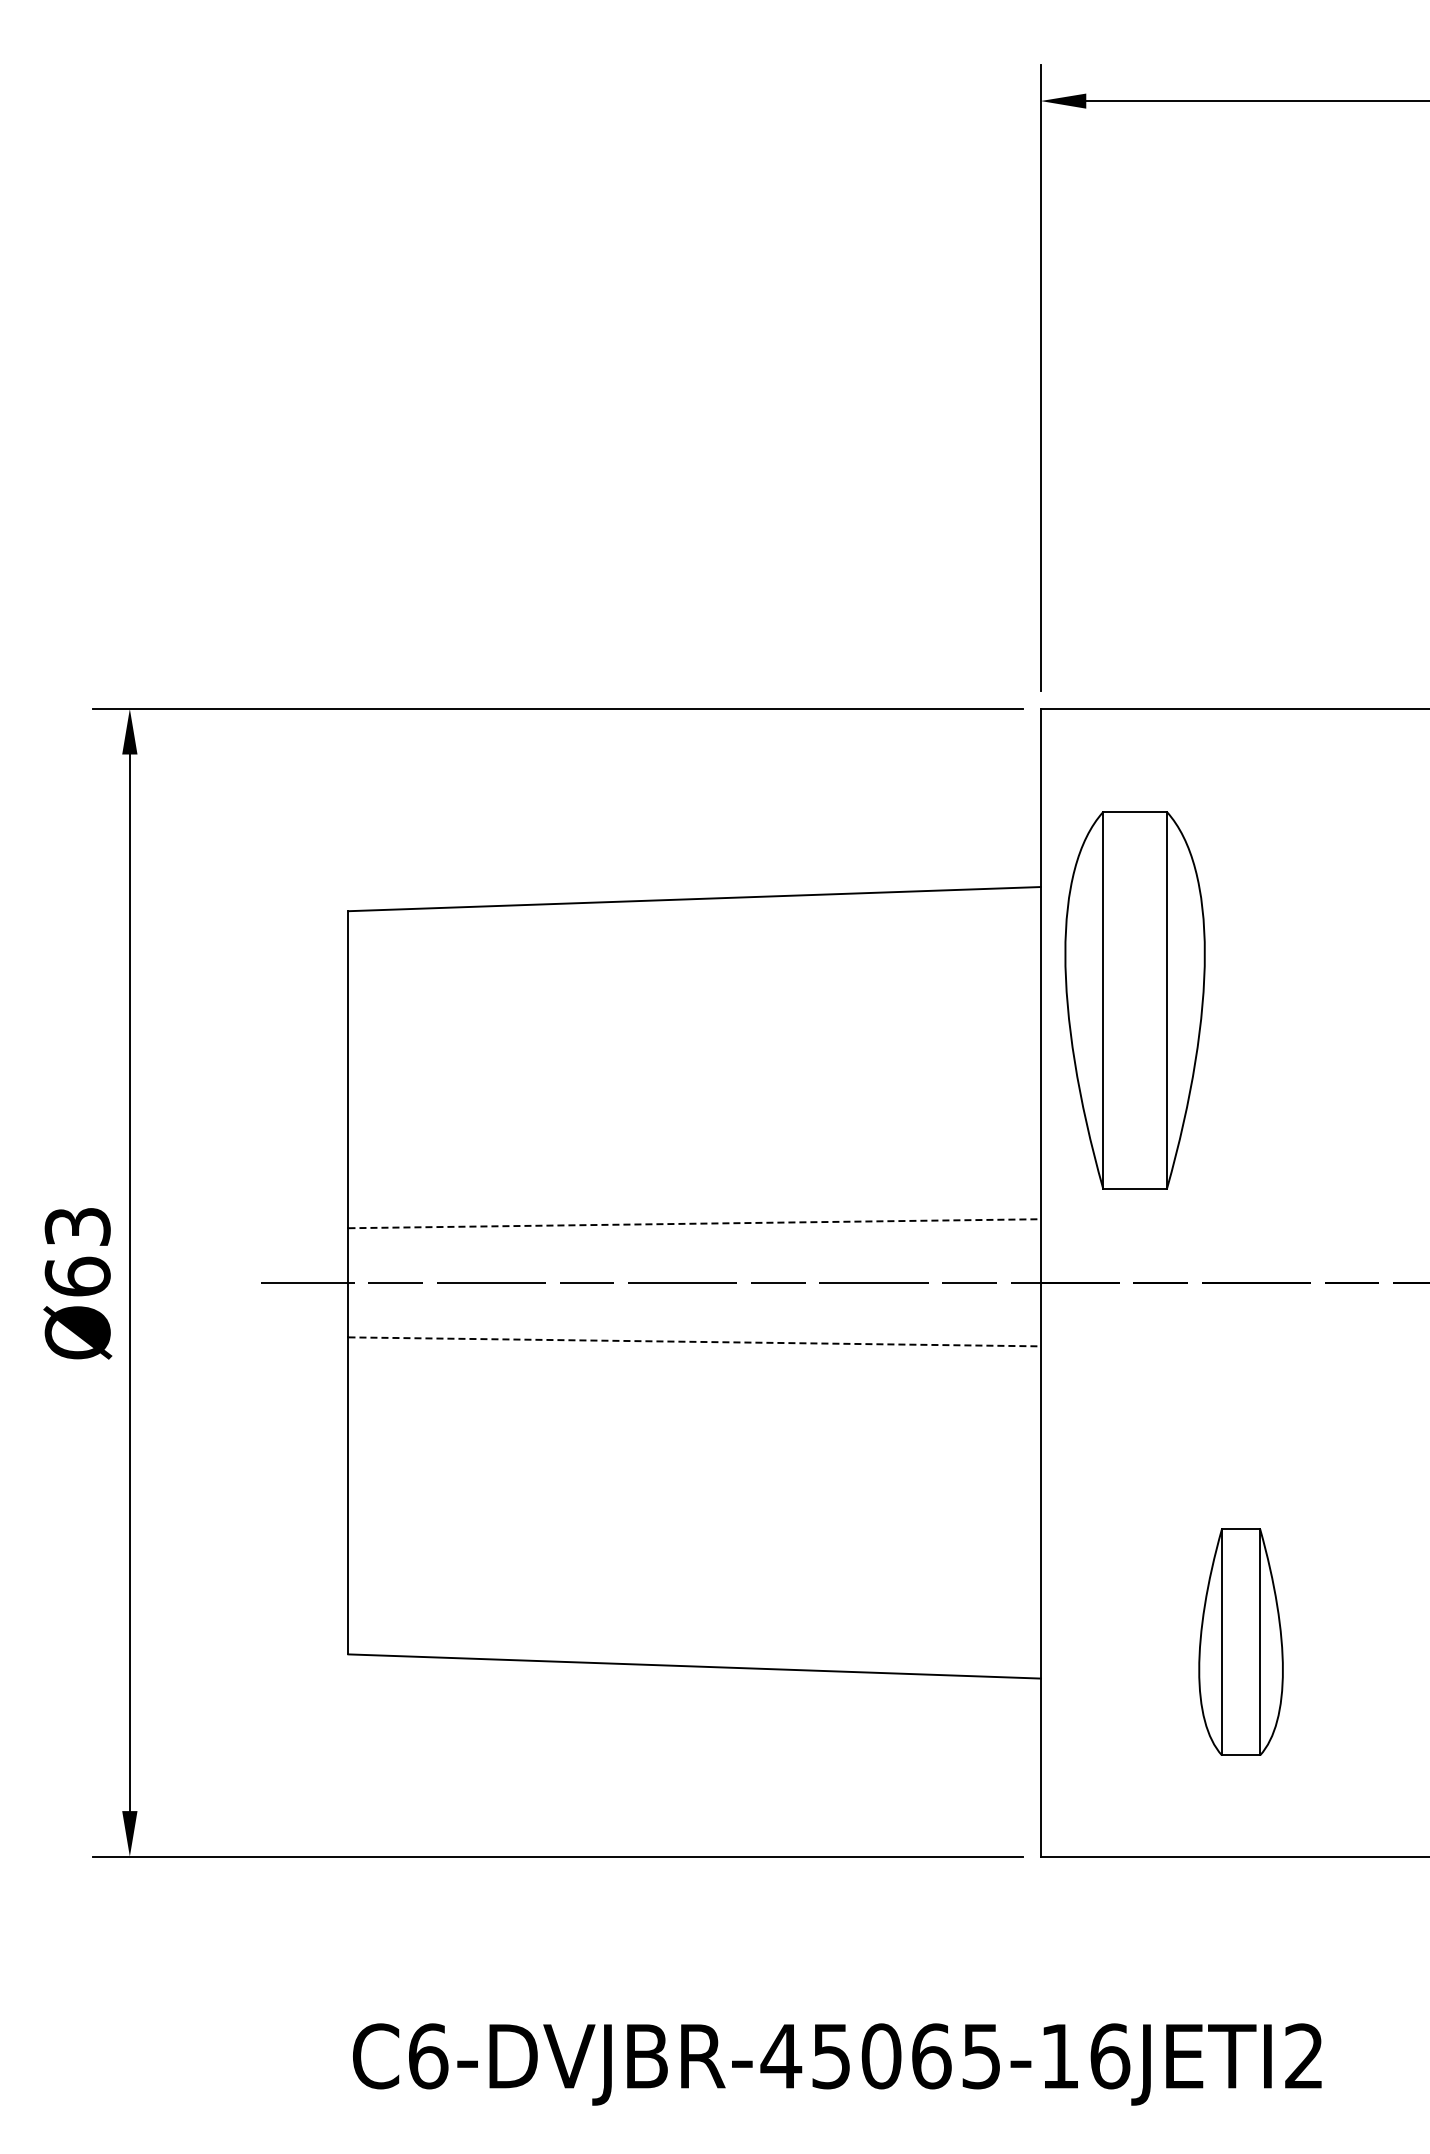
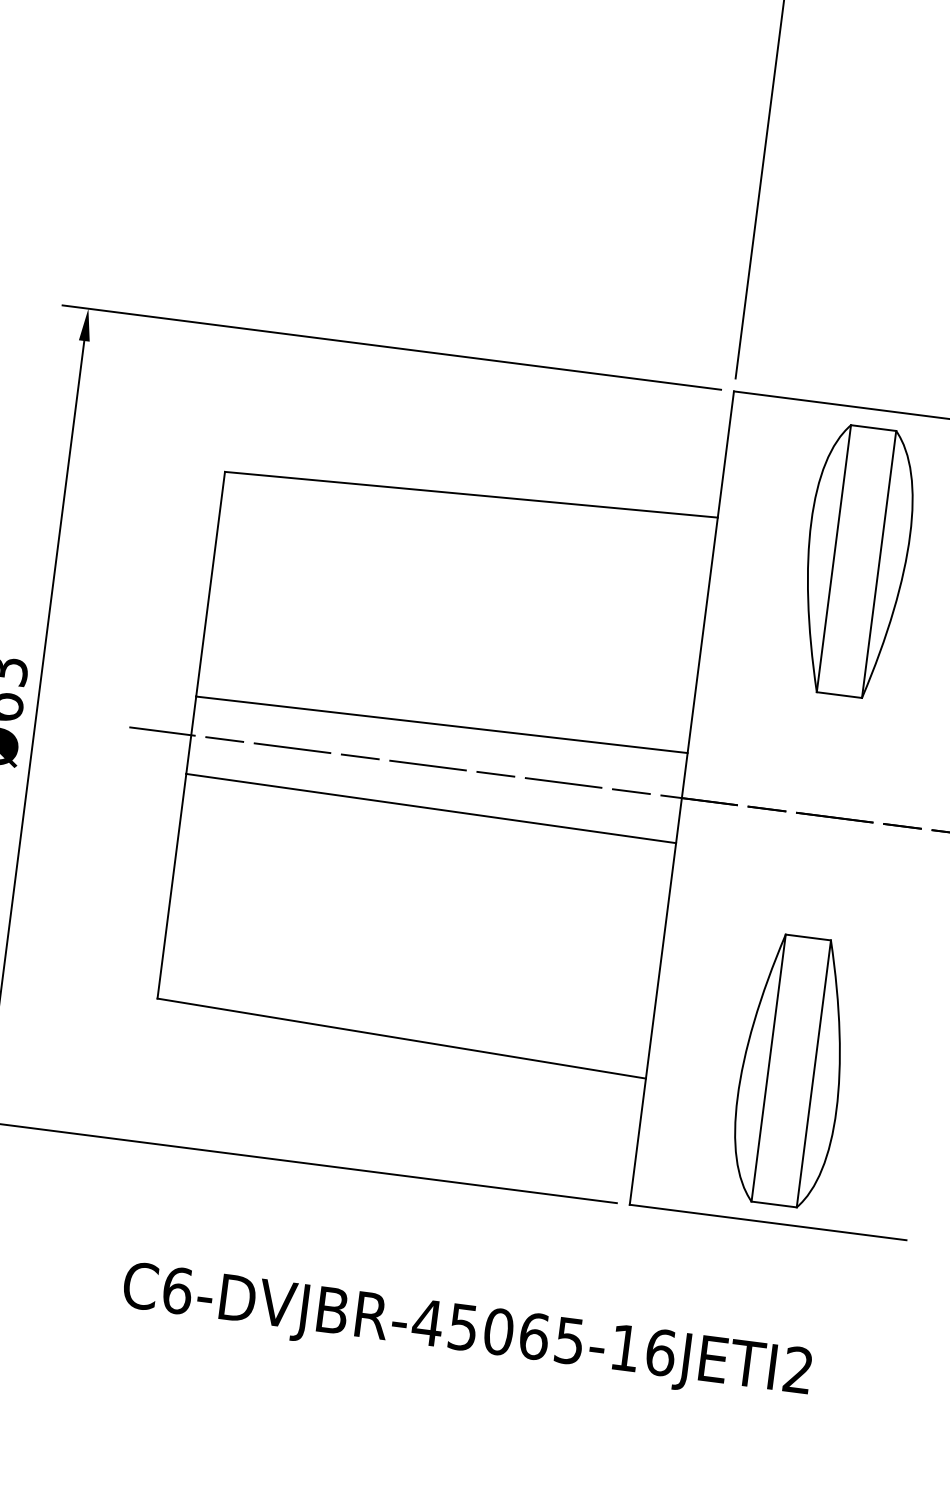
part: (1134, 1000) -> (856, 561), moved
line: (695, 1223) -> (442, 724), dashed -> solid
line: (695, 1341) -> (431, 808), dashed -> solid
part: (1240, 1642) -> (790, 1071), size x1.67

